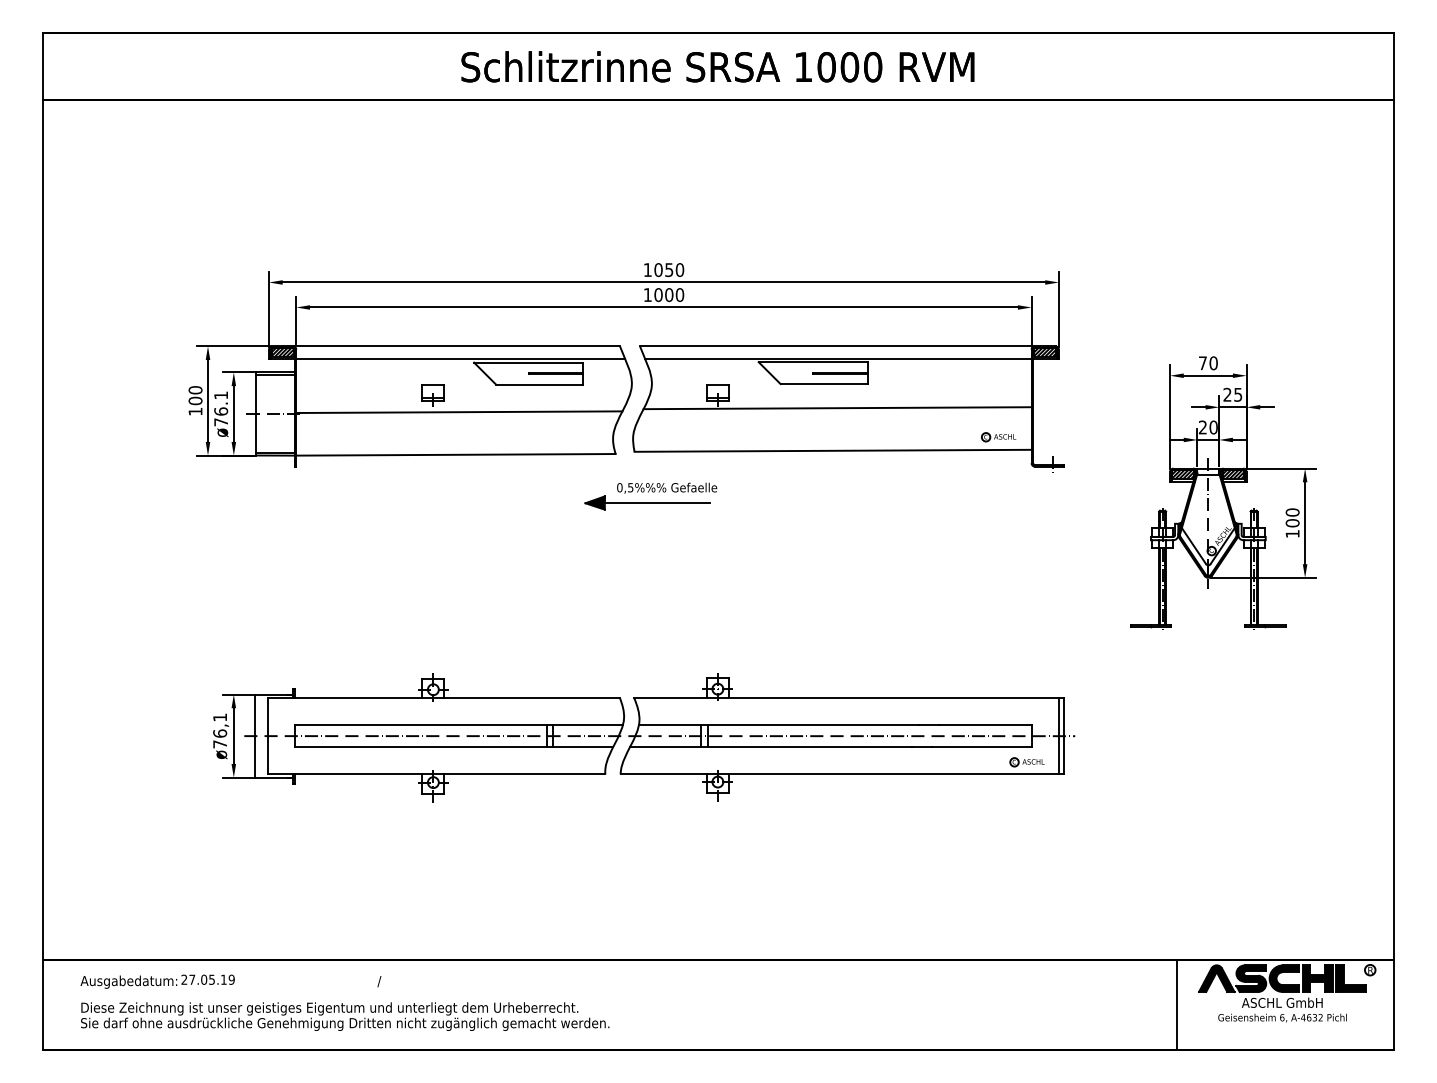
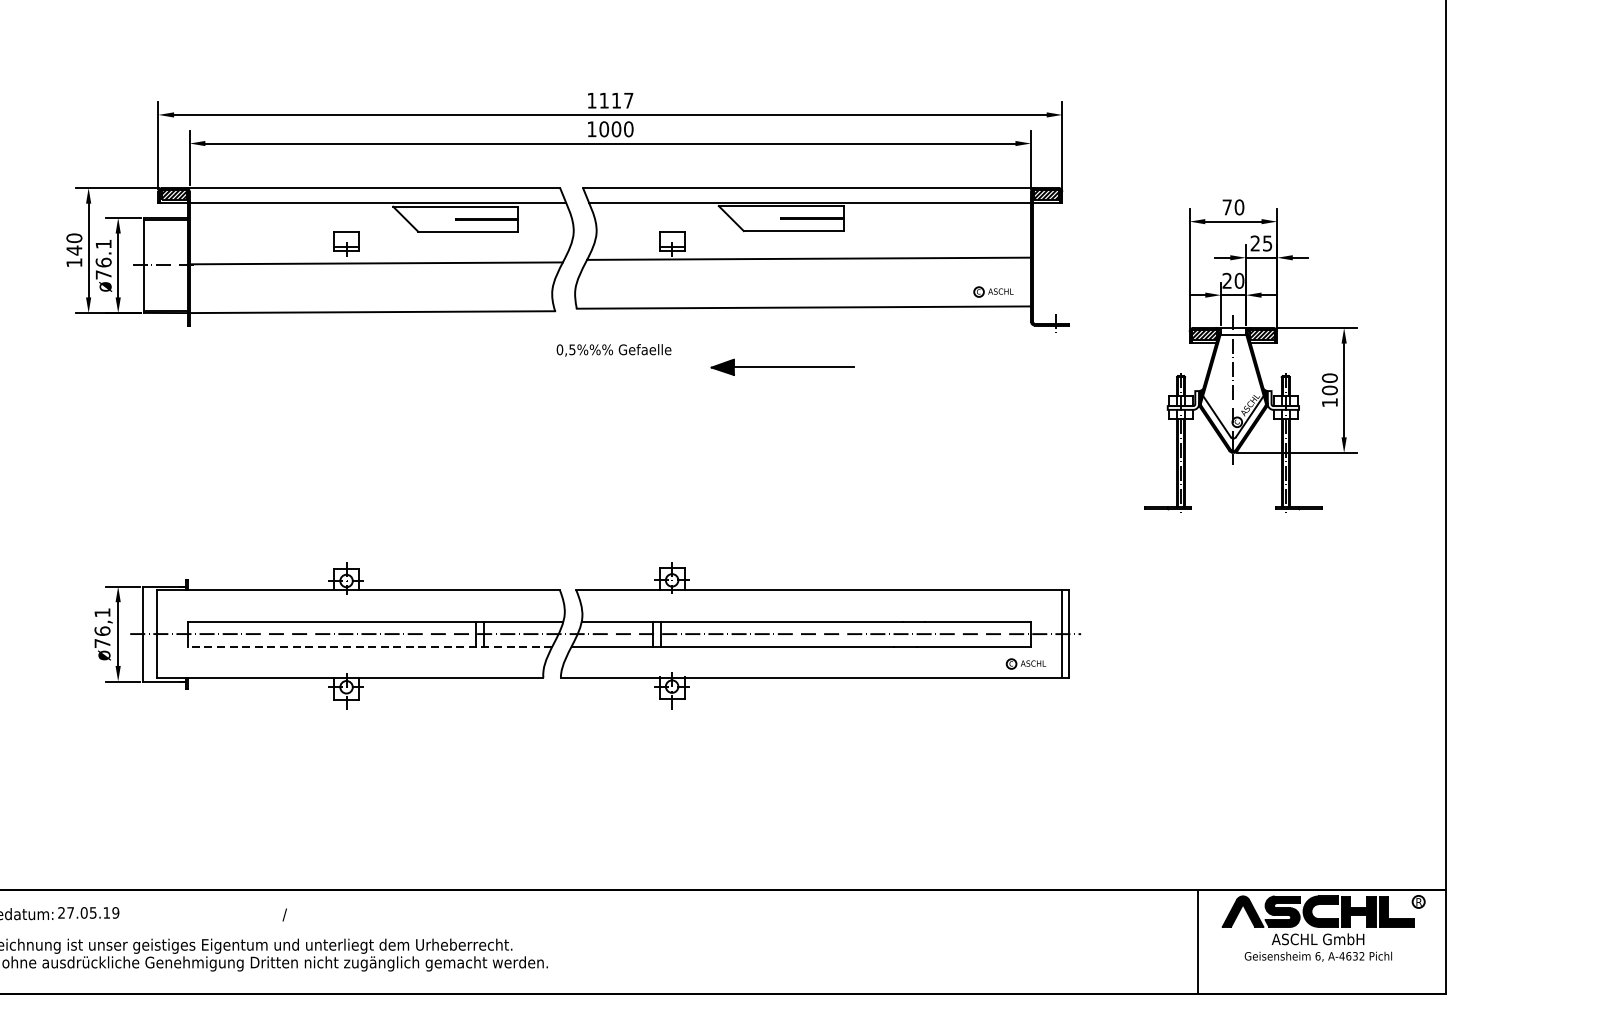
text: (669, 270) -> (616, 101), 1050 -> 1117
text: (195, 400) -> (74, 249), 100 -> 140
part: (647, 502) -> (782, 366), moved
line: (453, 747) -> (369, 647), solid -> dashed

